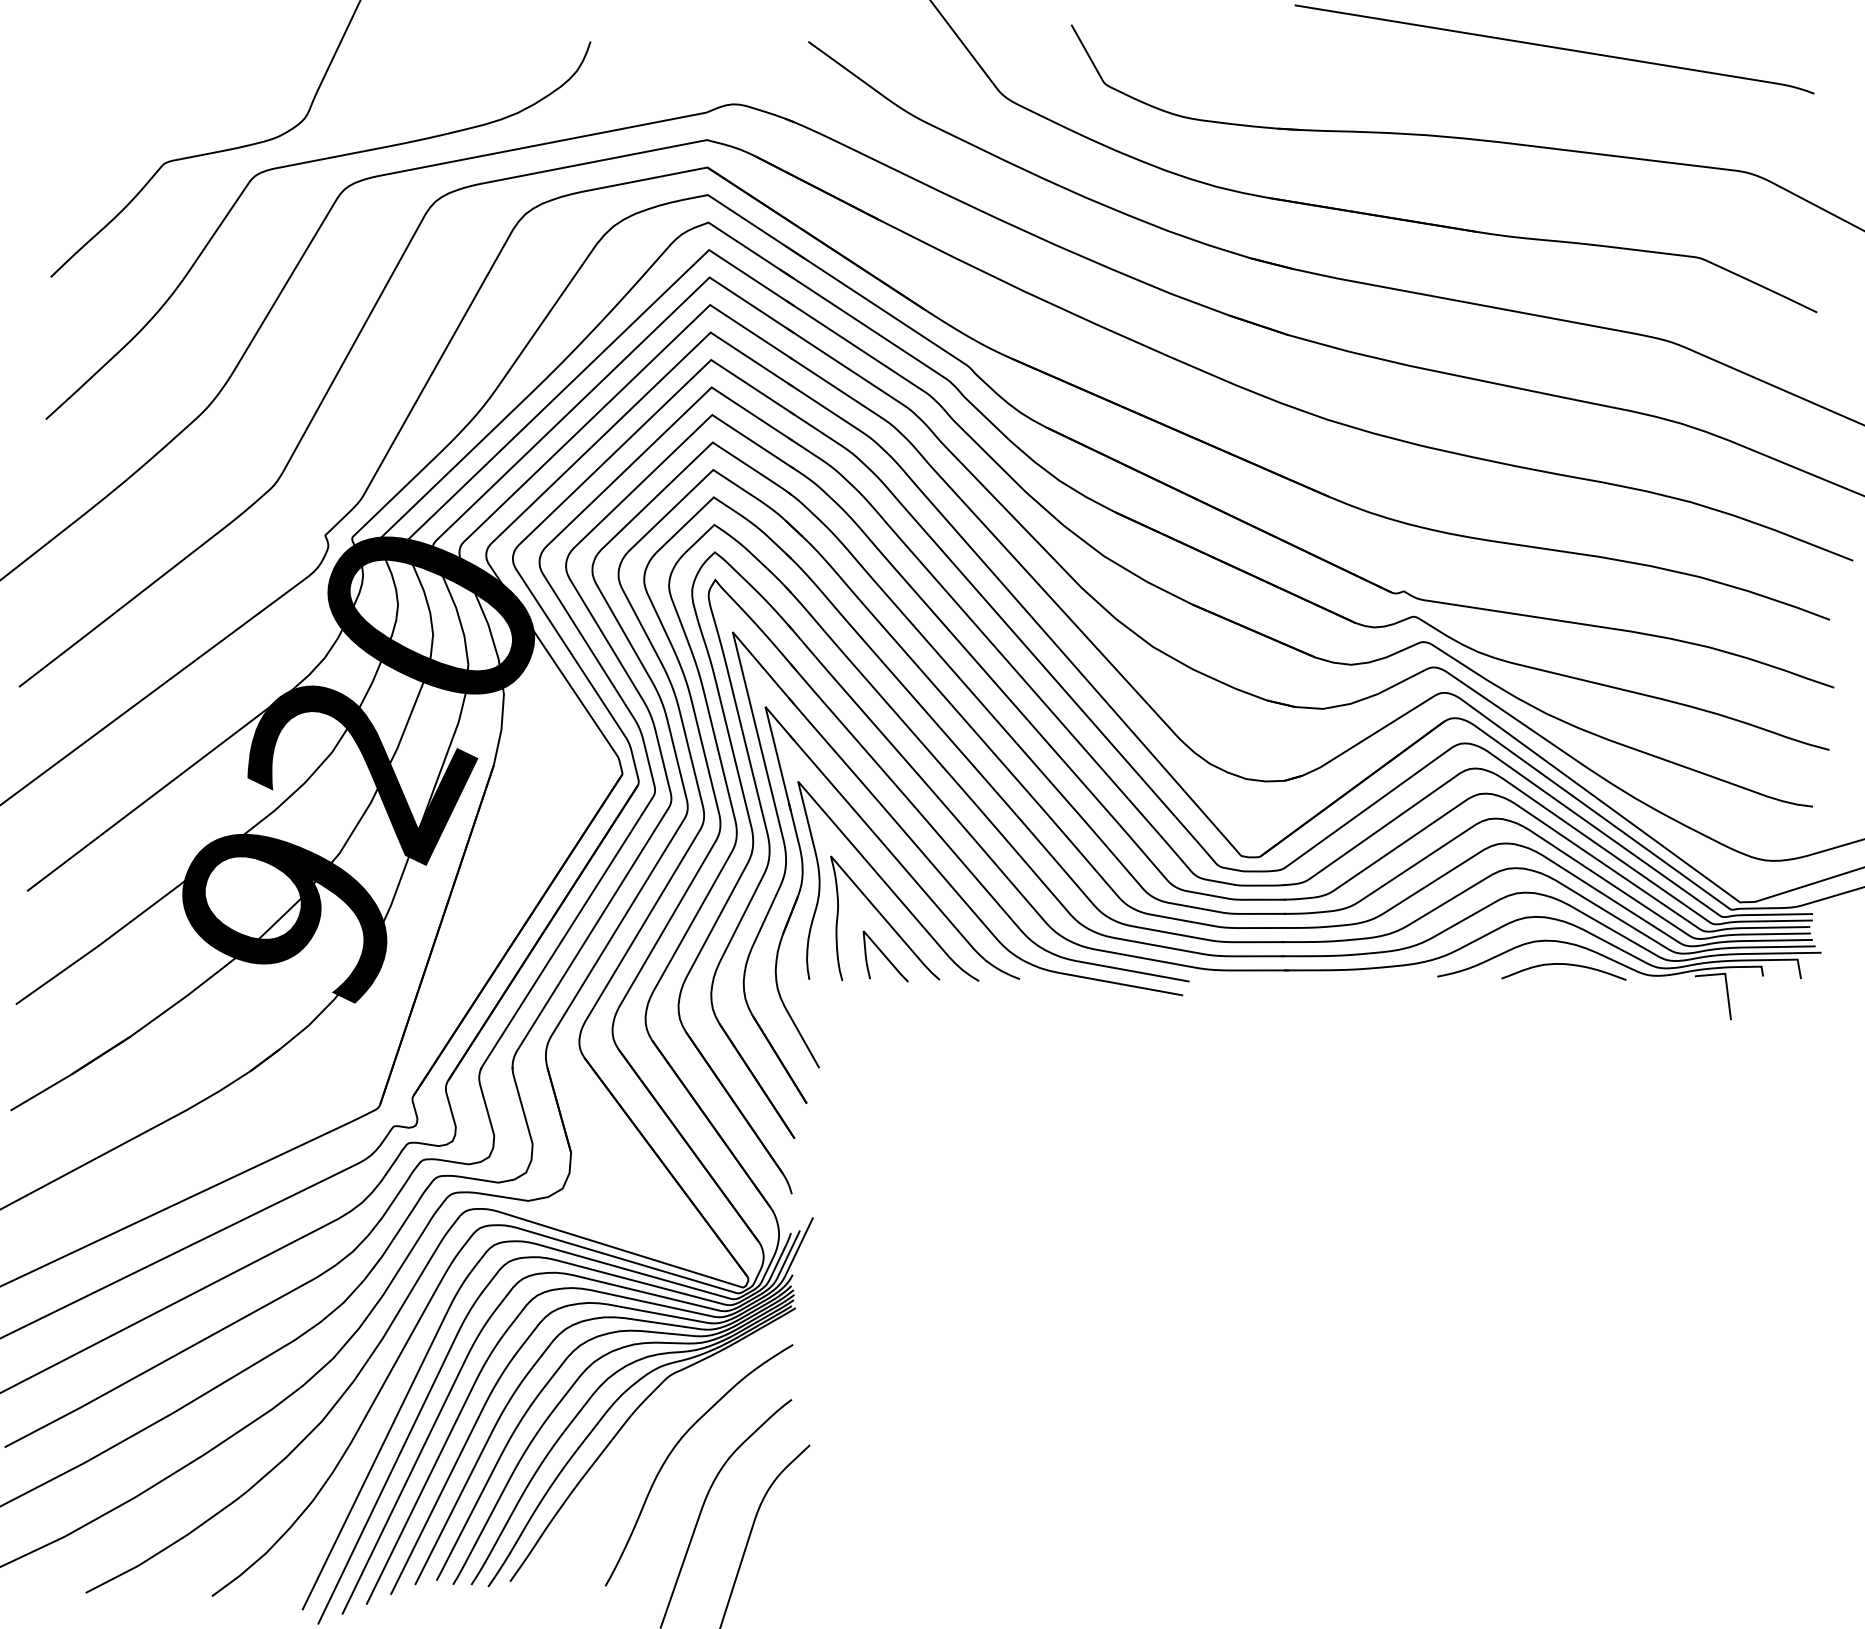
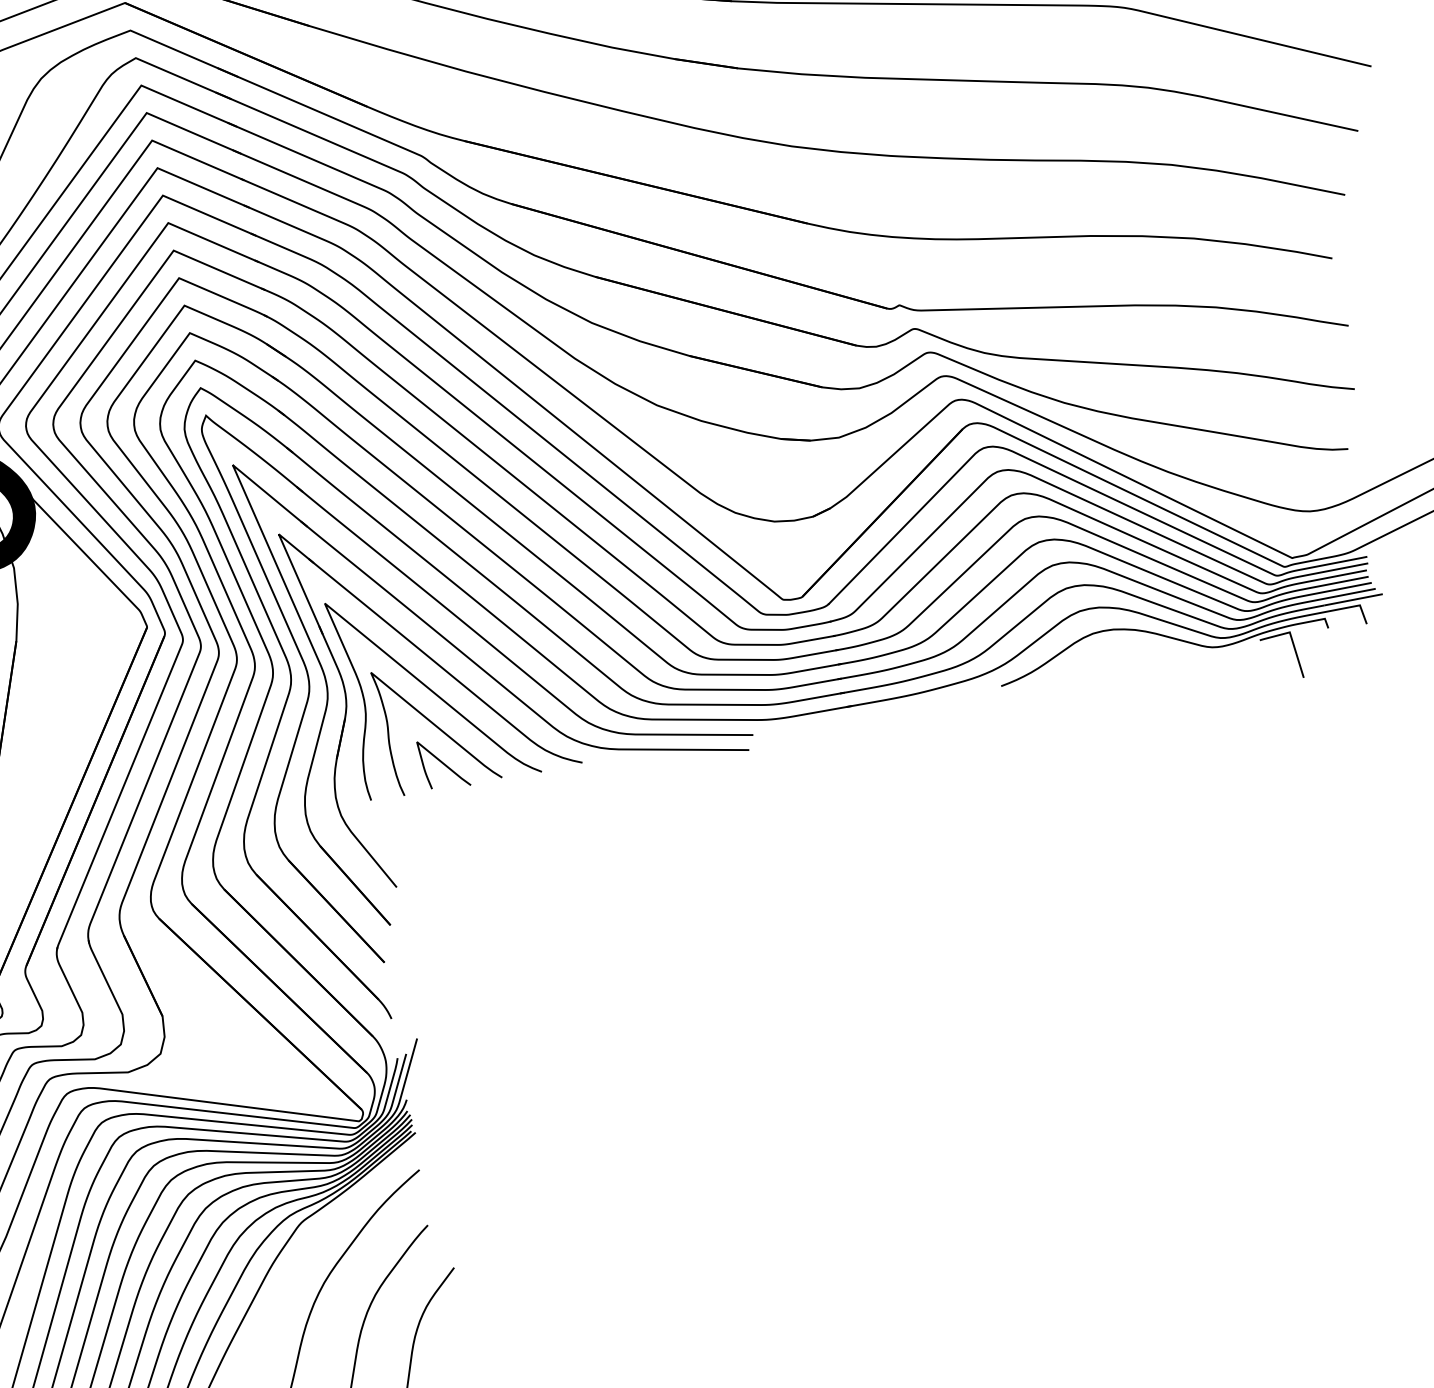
curve: (1566, 965) -> (1128, 652), removed

